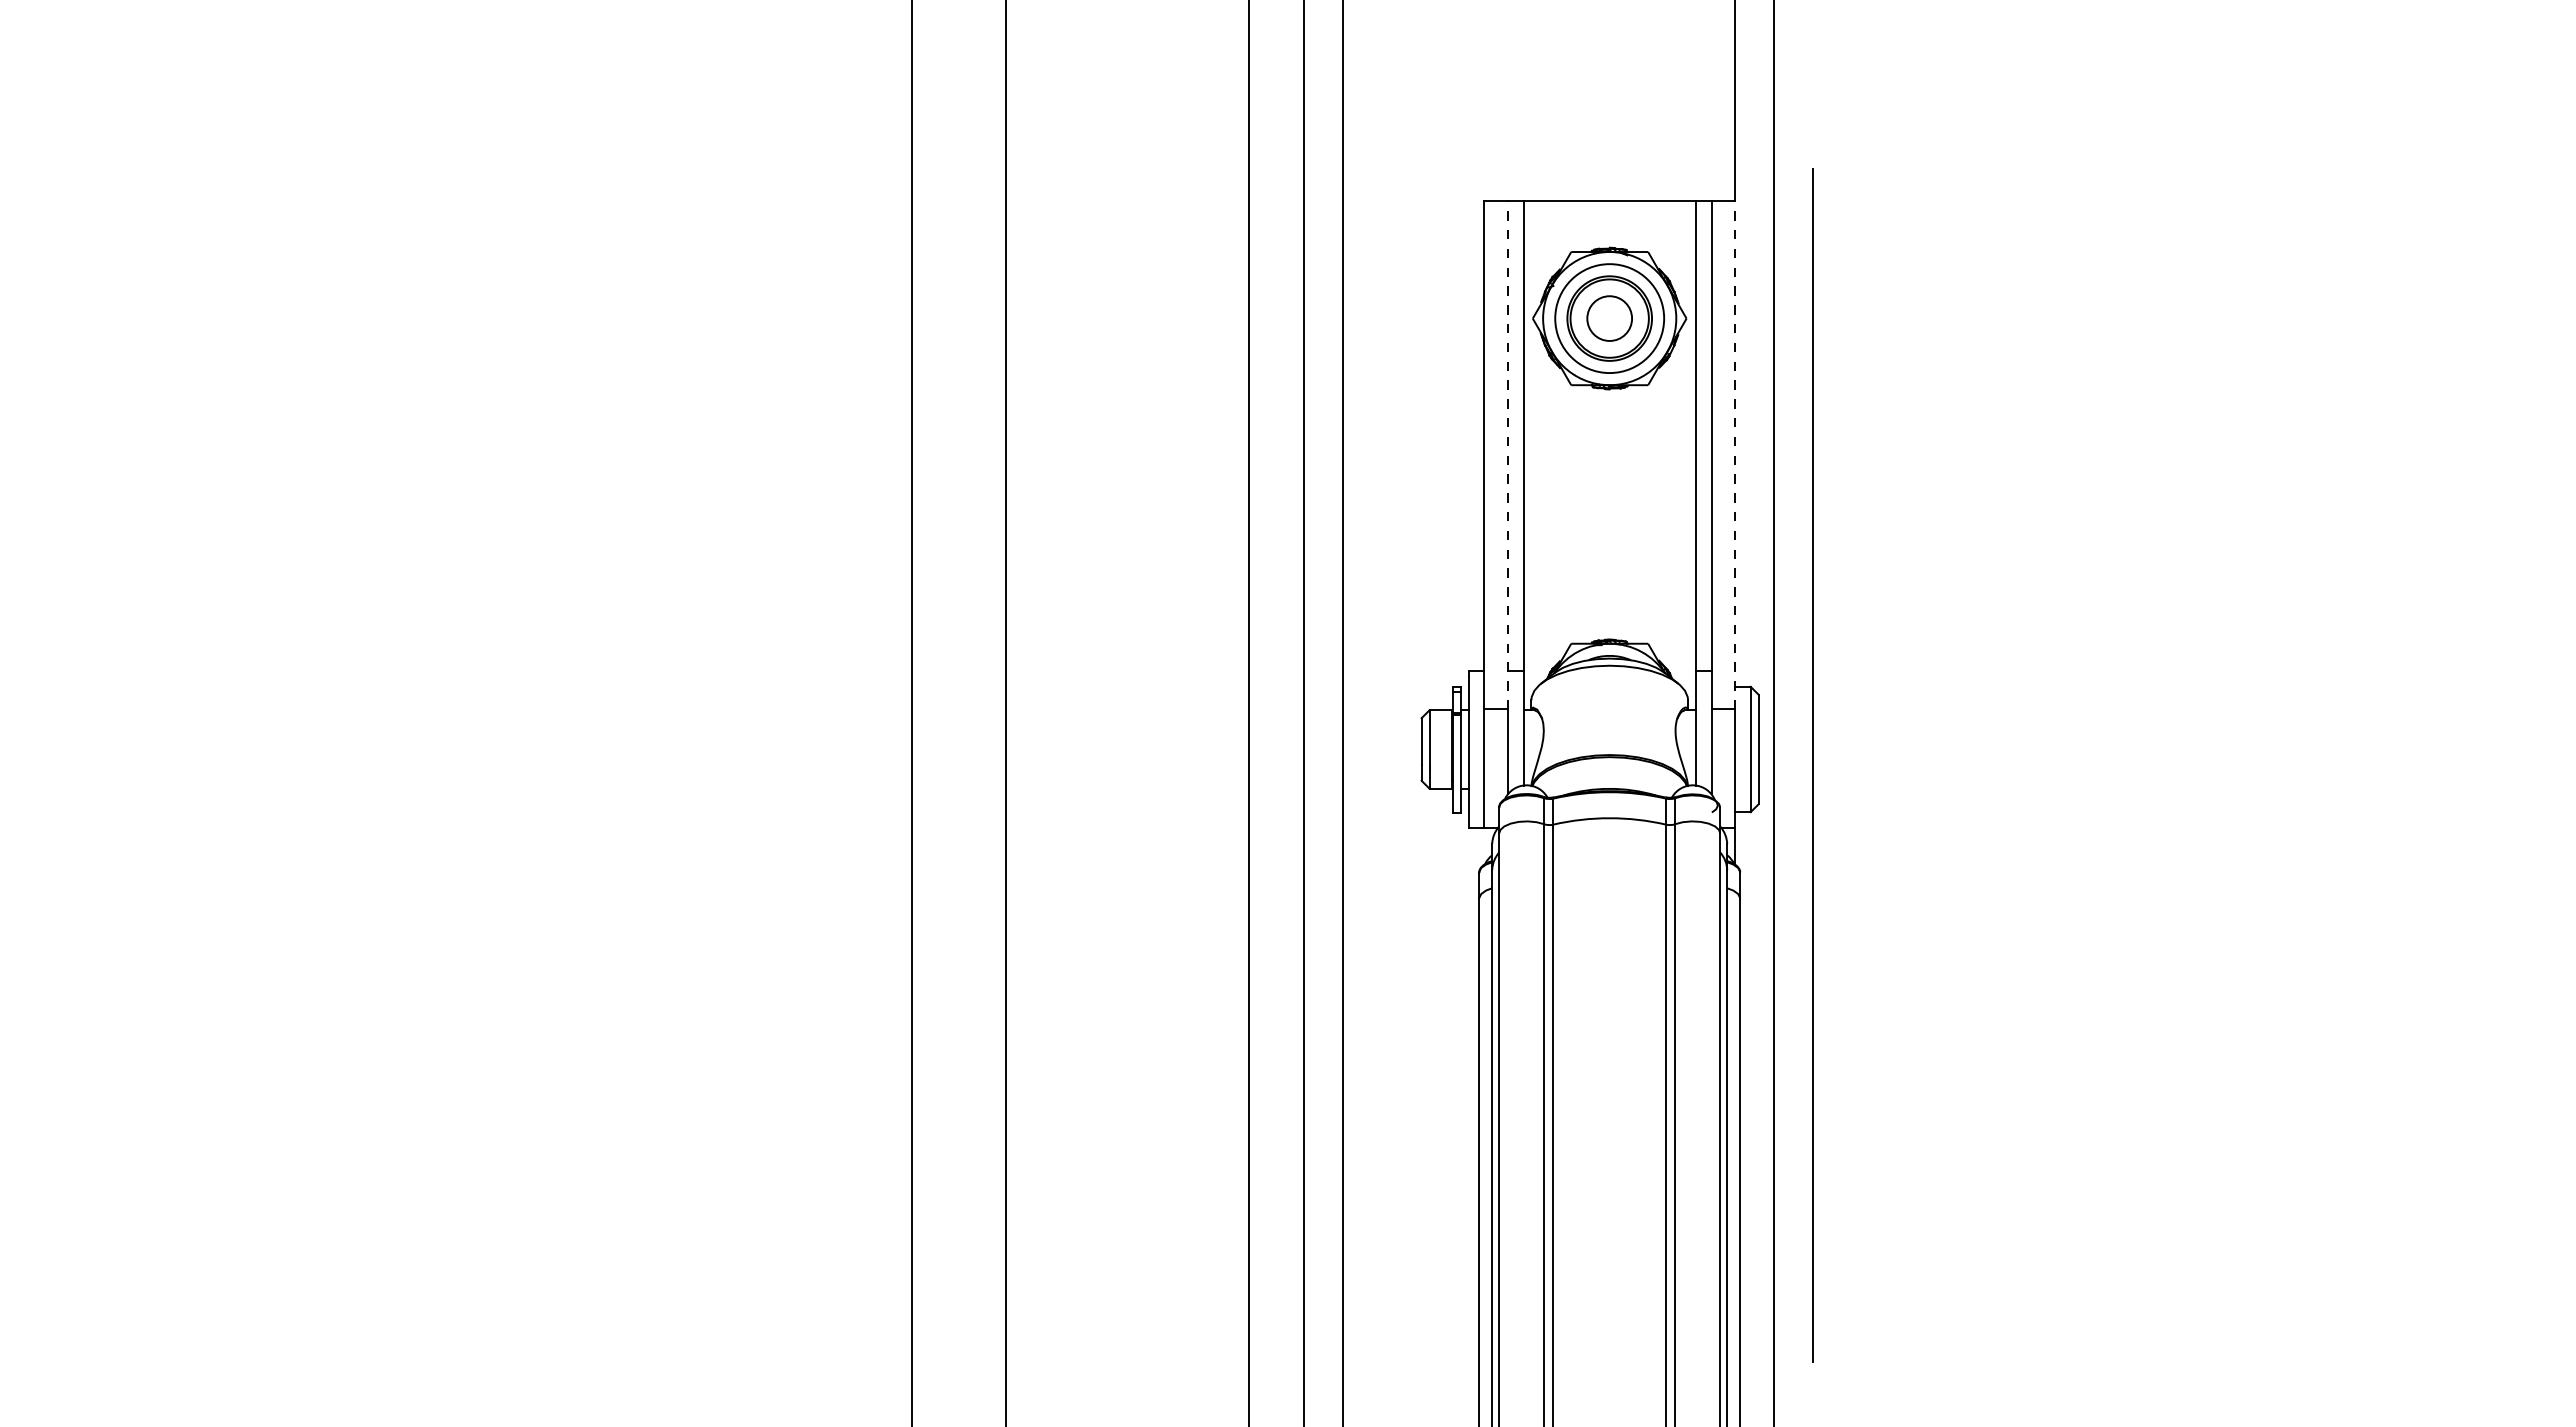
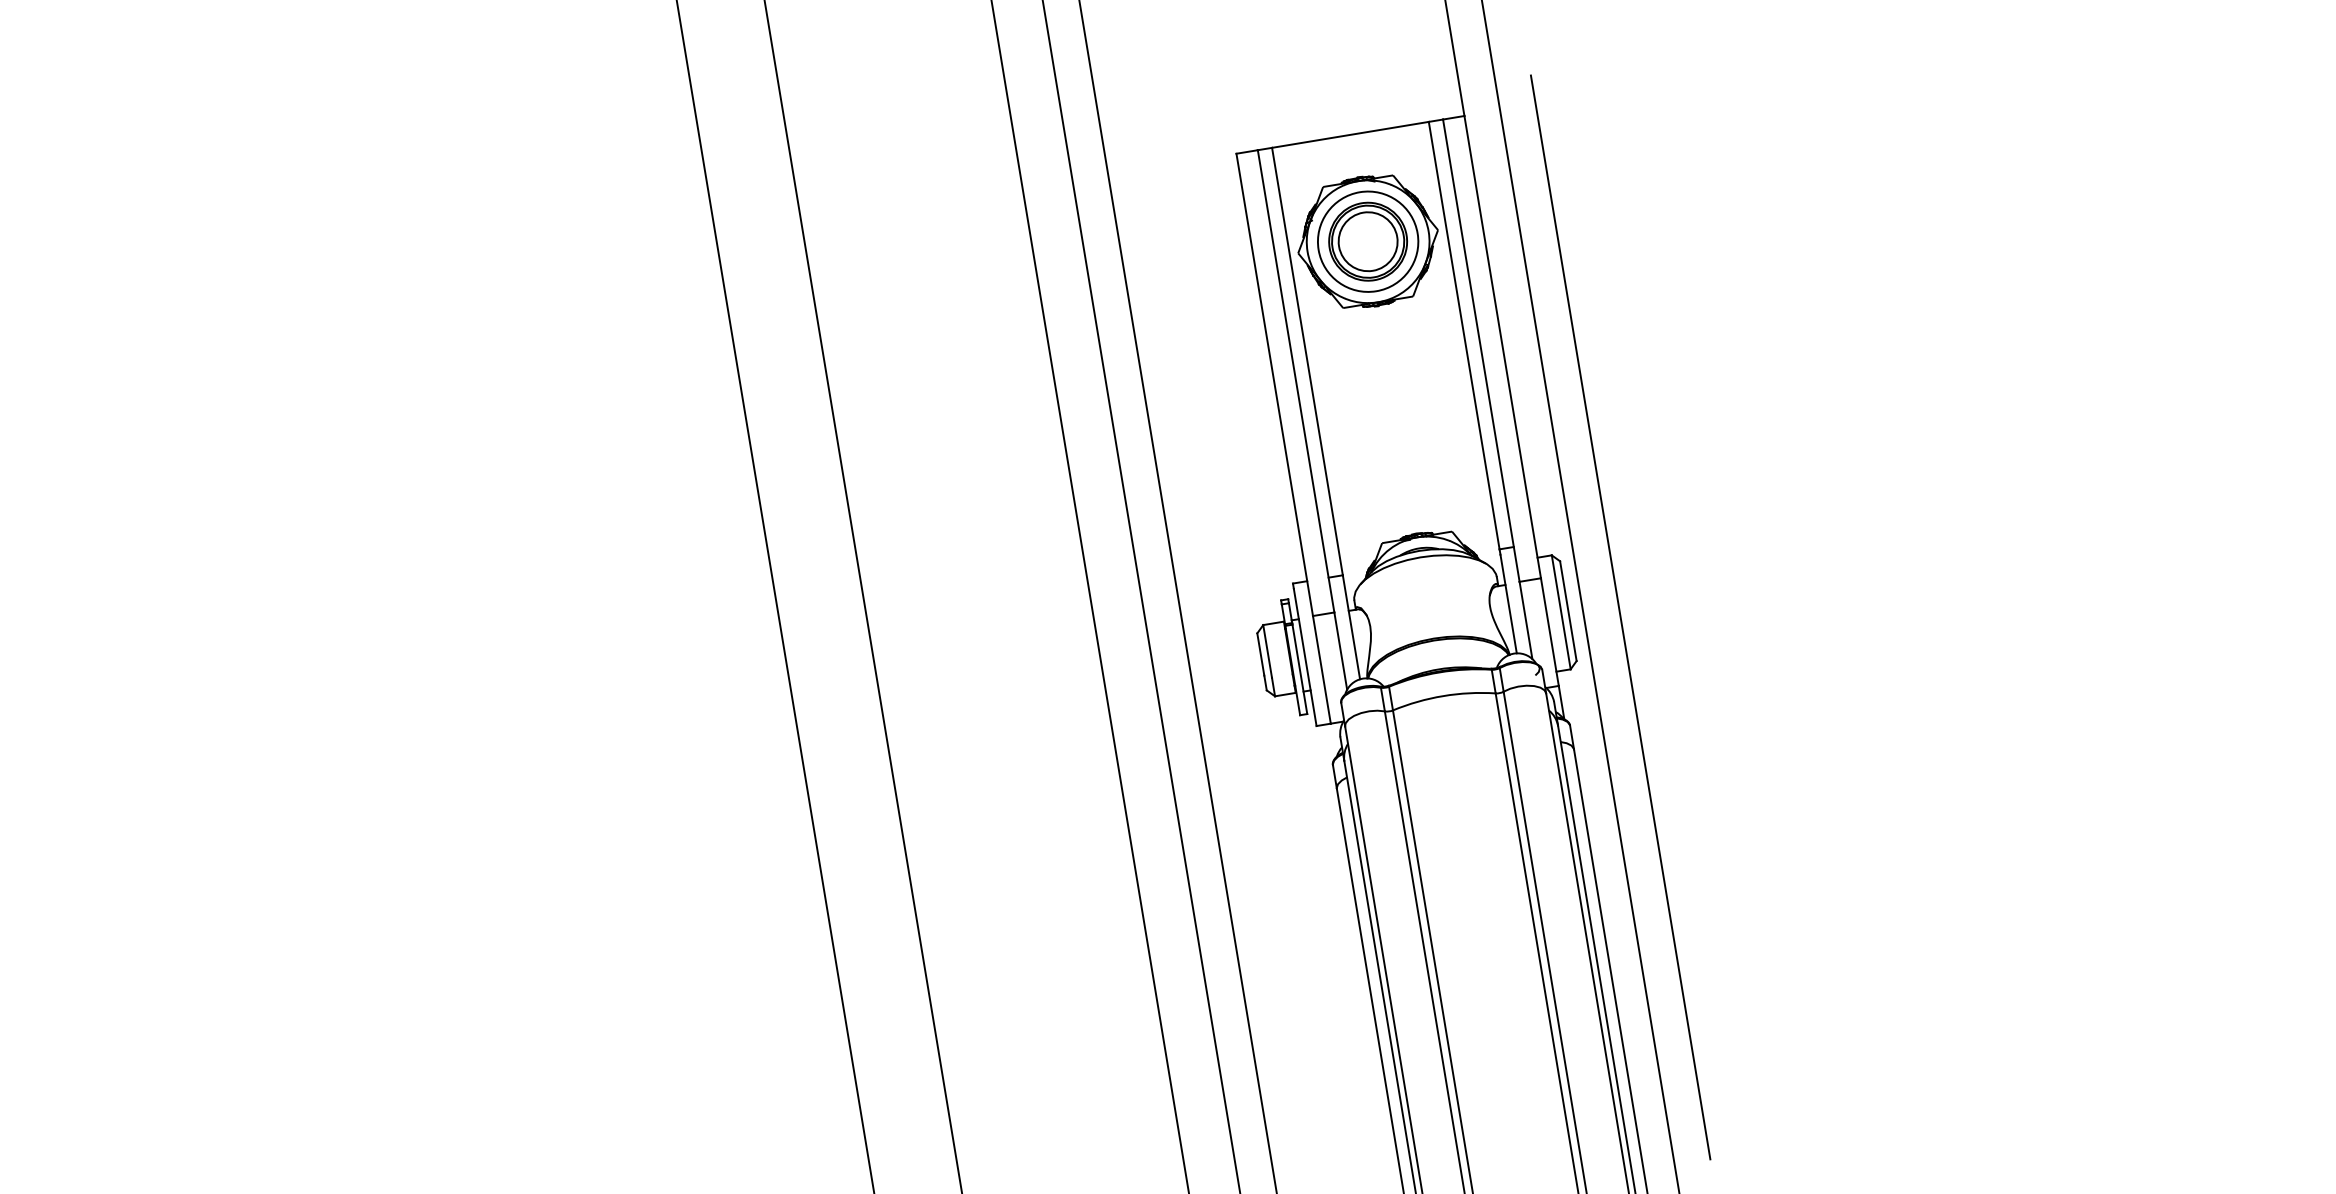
circle: (1609, 318) -> (1367, 241), size x1.43
line: (1507, 454) -> (1295, 380), dashed -> solid
line: (1735, 454) -> (1502, 346), dashed -> solid

